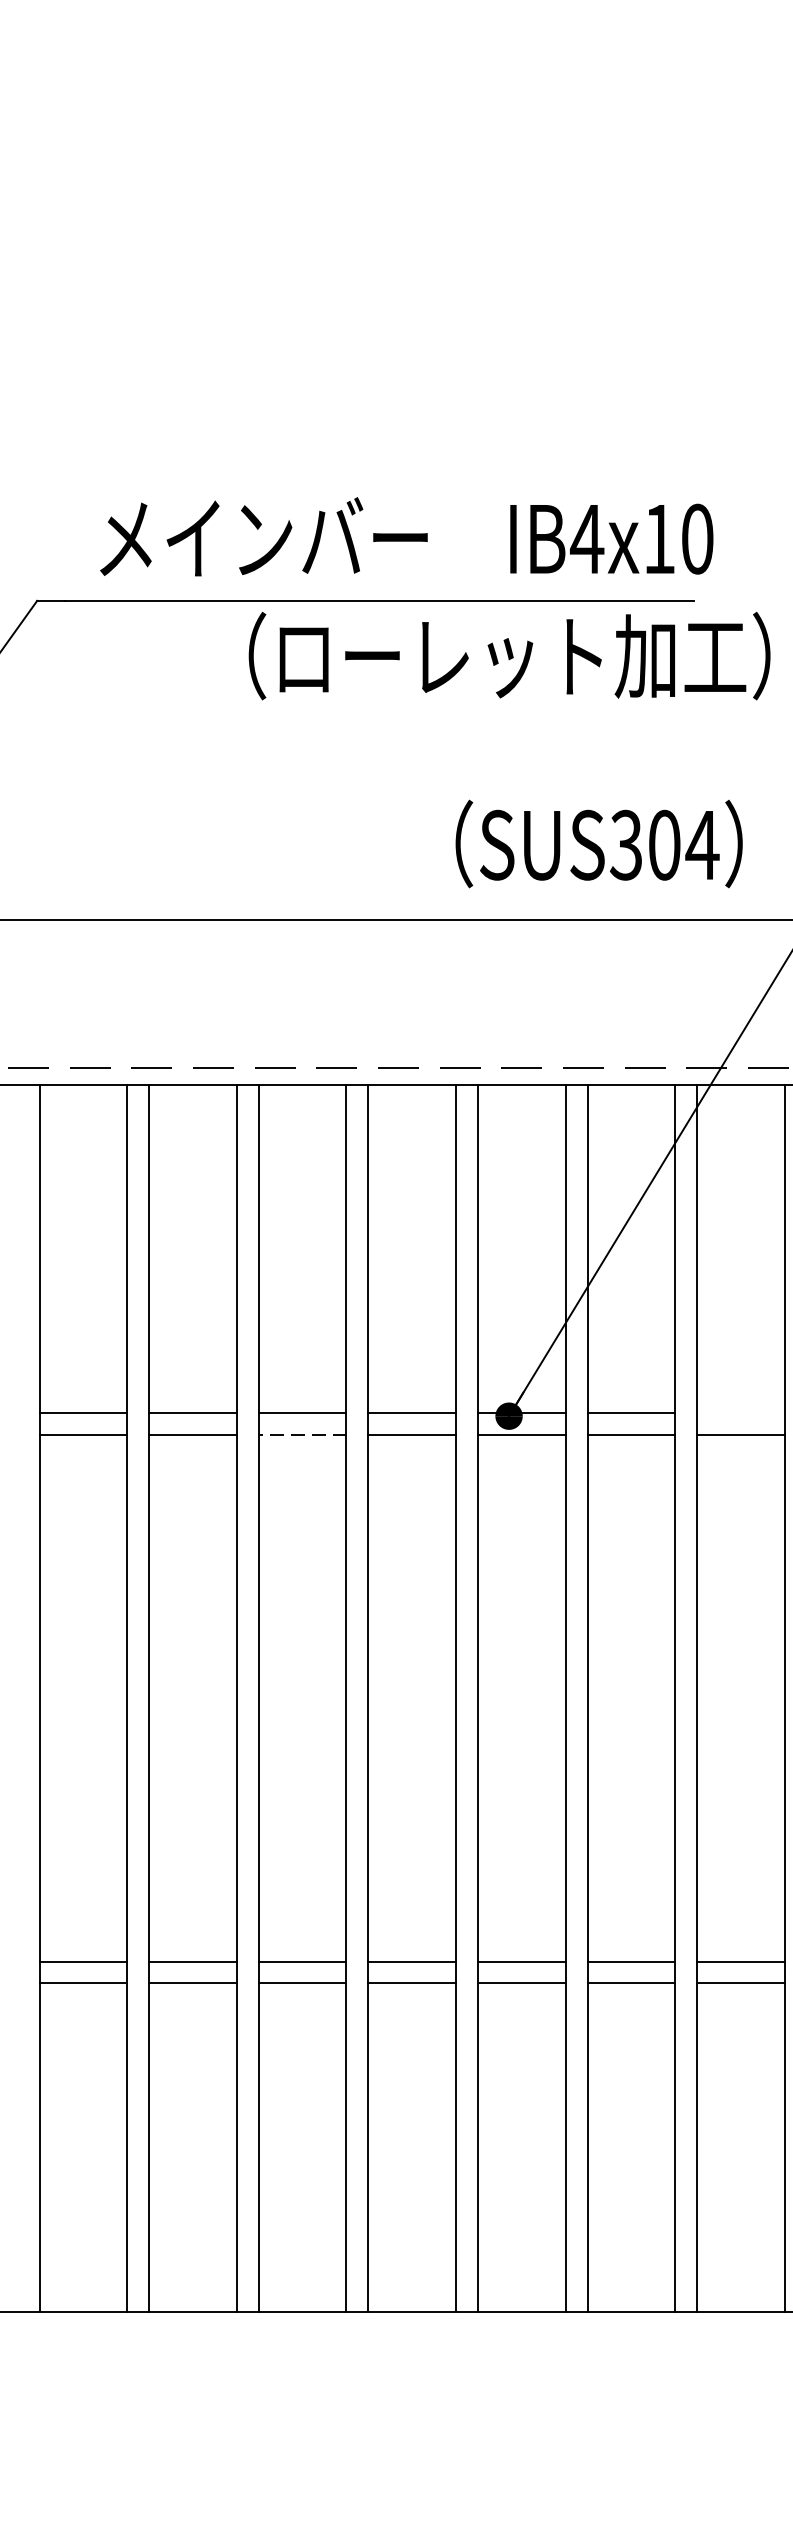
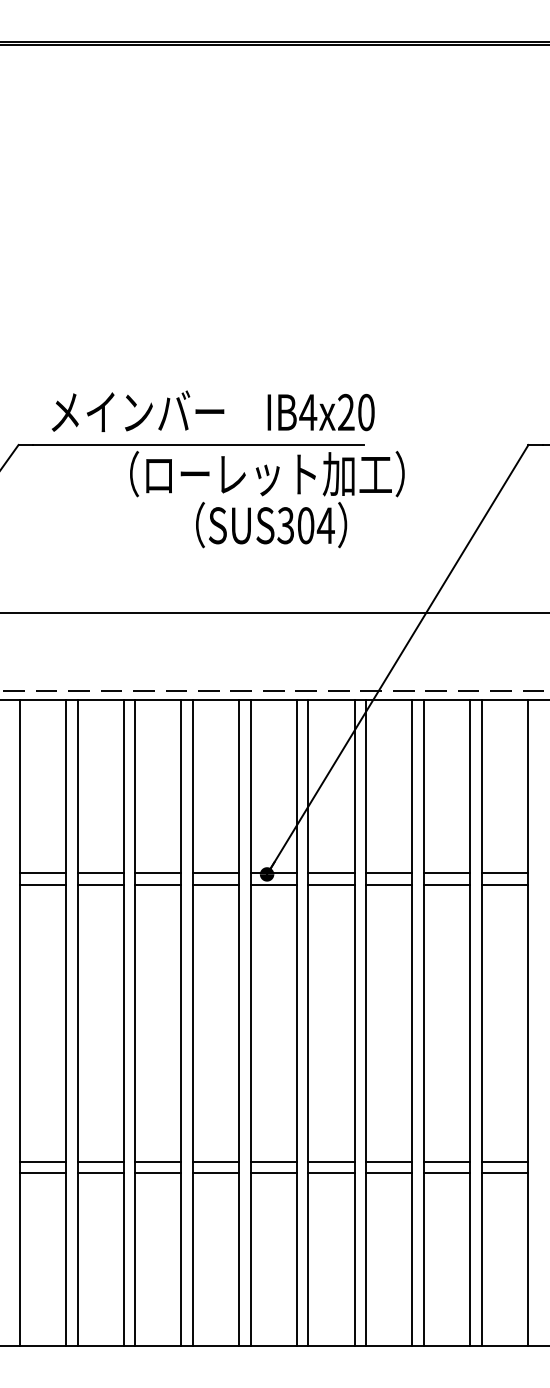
text: (659, 537) -> (346, 411), IB4x10 -> IB4x20
text: (599, 842) -> (271, 524), moved
line: (741, 1412) -> (389, 872), added
line: (300, 1435) -> (157, 884), dashed -> solid

